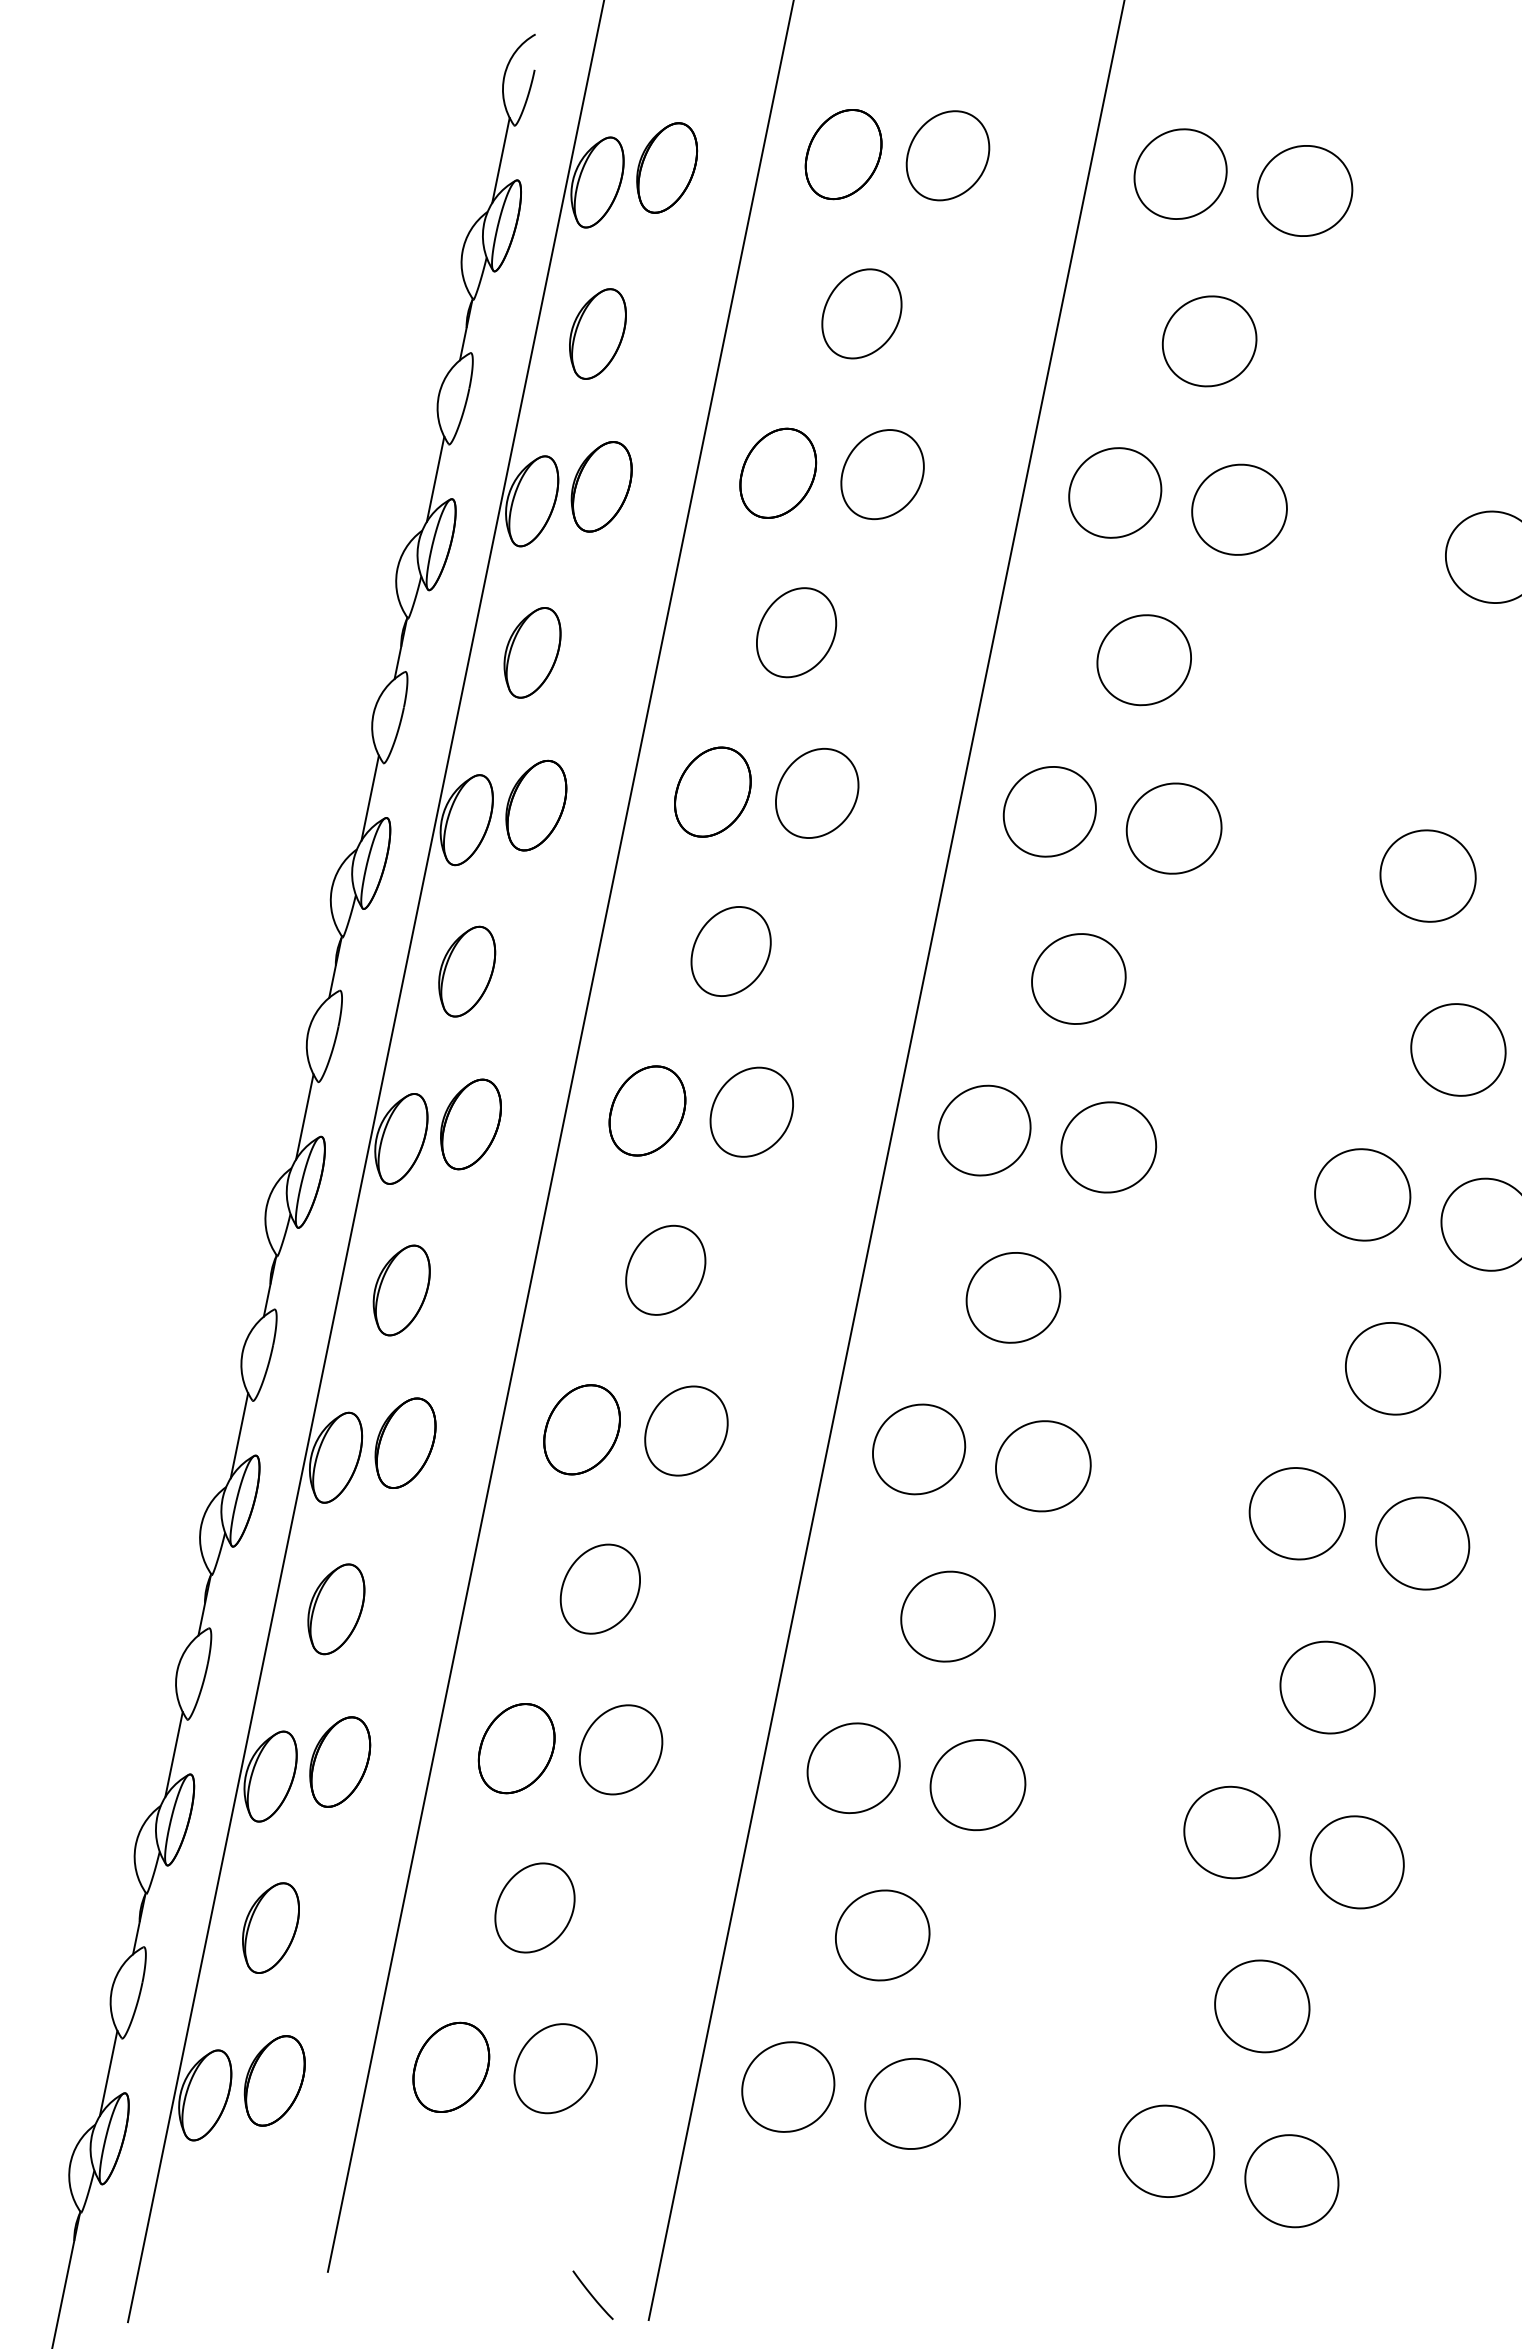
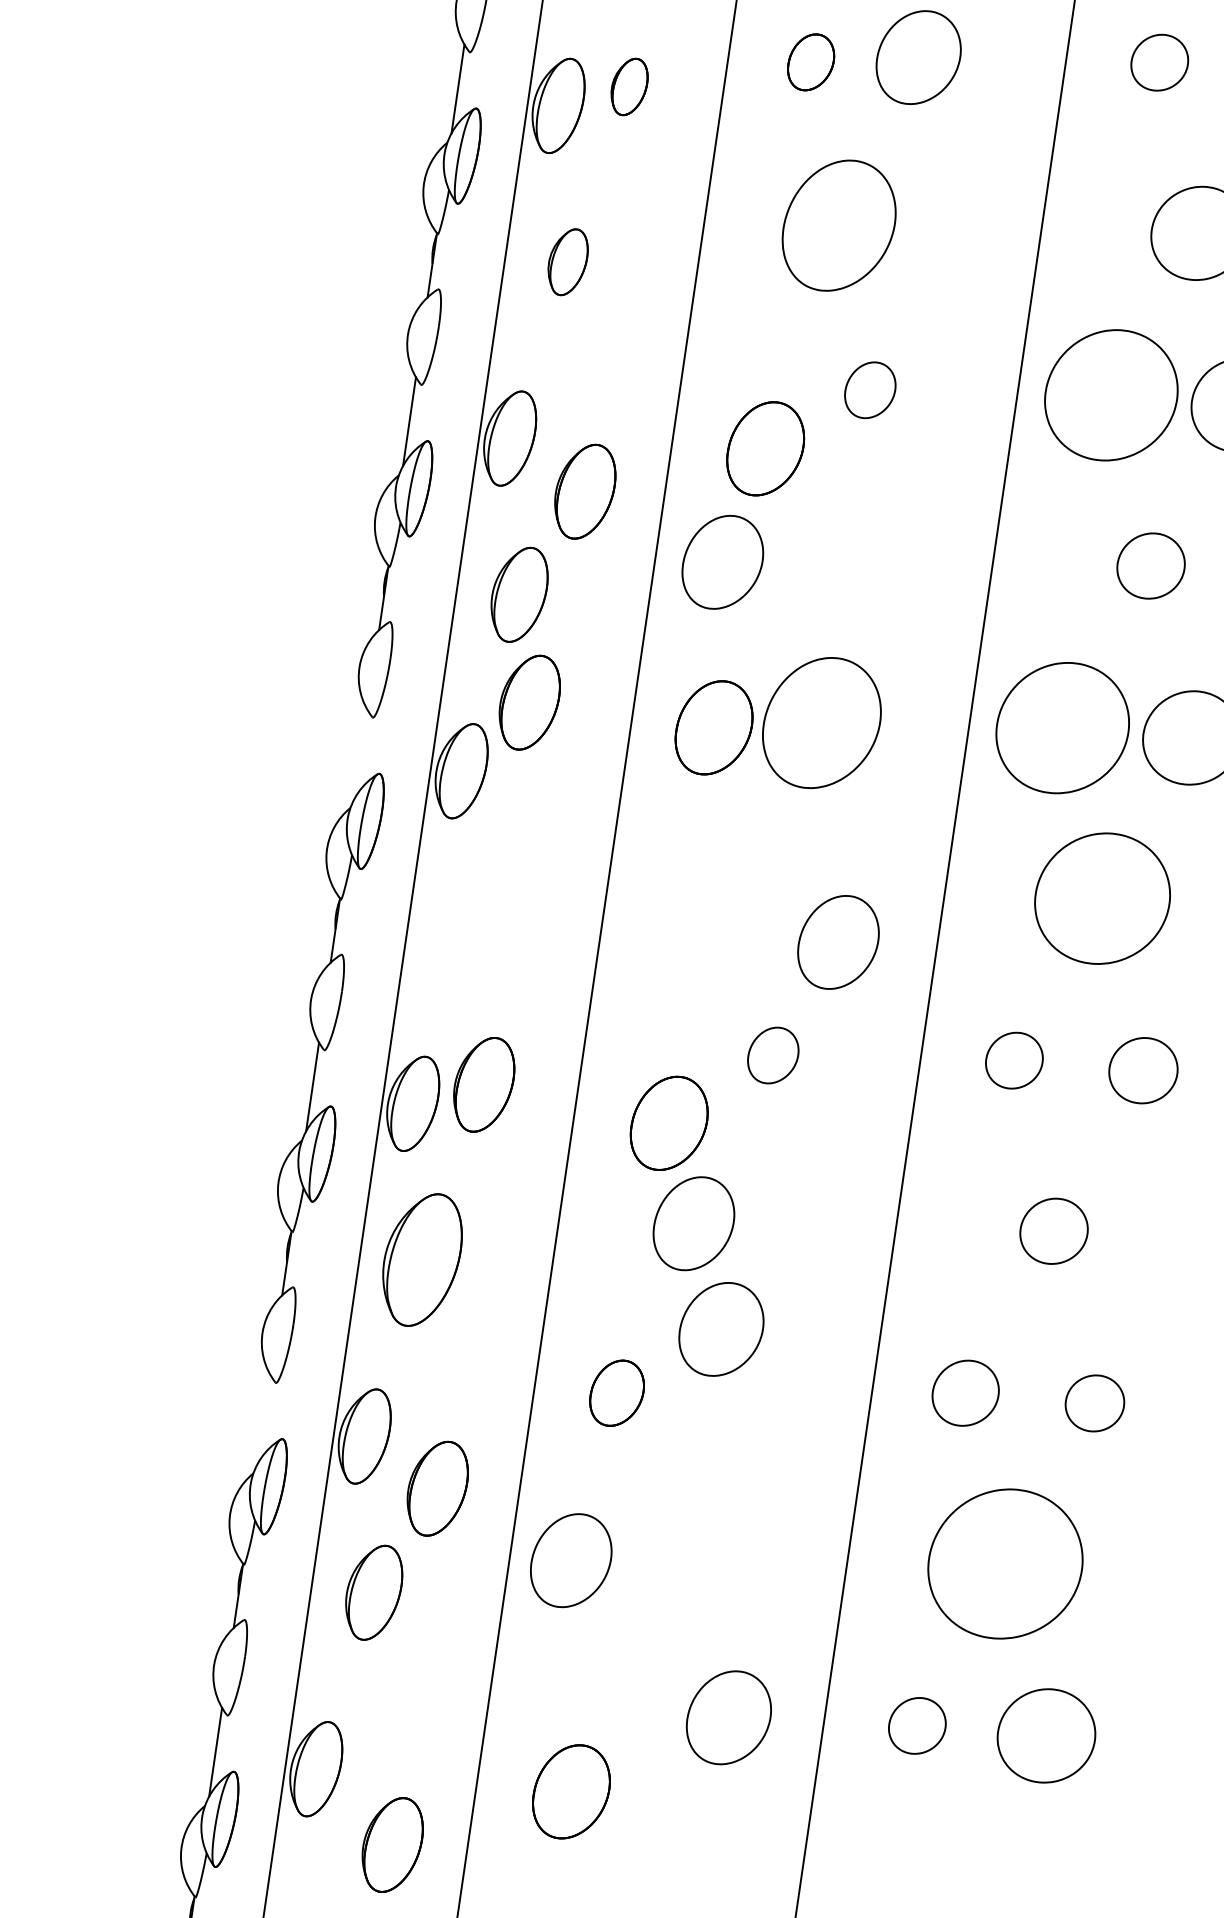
part: (778, 472) -> (811, 61), size x0.6
part: (601, 486) -> (629, 86), size x0.6
part: (1115, 492) -> (1159, 62), size x0.6
part: (796, 632) -> (839, 225), size x1.4
part: (532, 652) -> (568, 261), size x0.7
part: (712, 791) -> (765, 448), moved
part: (817, 793) -> (870, 390), size x0.6
part: (536, 805) -> (585, 491), moved
part: (1049, 811) -> (1110, 395), size x1.4
part: (730, 951) -> (722, 562), moved
part: (1078, 978) -> (1150, 565), size x0.7
part: (751, 1111) -> (821, 722), size x1.4
line: (304, 1116) -> (360, 753), removed
part: (470, 1124) -> (529, 702), moved
part: (984, 1130) -> (1062, 727), size x1.4
part: (665, 1269) -> (838, 941), moved
part: (401, 1290) -> (471, 927), removed
part: (1013, 1297) -> (1102, 898), size x1.4
part: (581, 1429) -> (668, 1123), moved
part: (686, 1430) -> (773, 1054), size x0.6
part: (919, 1449) -> (1014, 1060), size x0.6
part: (1043, 1466) -> (1143, 1070), size x0.7
part: (336, 1609) -> (423, 1260), size x1.4
part: (947, 1616) -> (1053, 1231), size x0.7
part: (516, 1748) -> (616, 1392), size x0.7
part: (620, 1749) -> (720, 1329), moved
line: (173, 1754) -> (263, 1419), removed
part: (340, 1761) -> (438, 1488), moved
part: (853, 1767) -> (965, 1392), size x0.7
part: (977, 1785) -> (1094, 1403), size x0.6
part: (534, 1907) -> (570, 1560), moved
part: (882, 1935) -> (1005, 1564), size x1.6
part: (451, 2066) -> (571, 1790), moved
part: (555, 2068) -> (728, 1717), moved
part: (274, 2080) -> (392, 1844), moved
part: (788, 2086) -> (917, 1725), size x0.6

